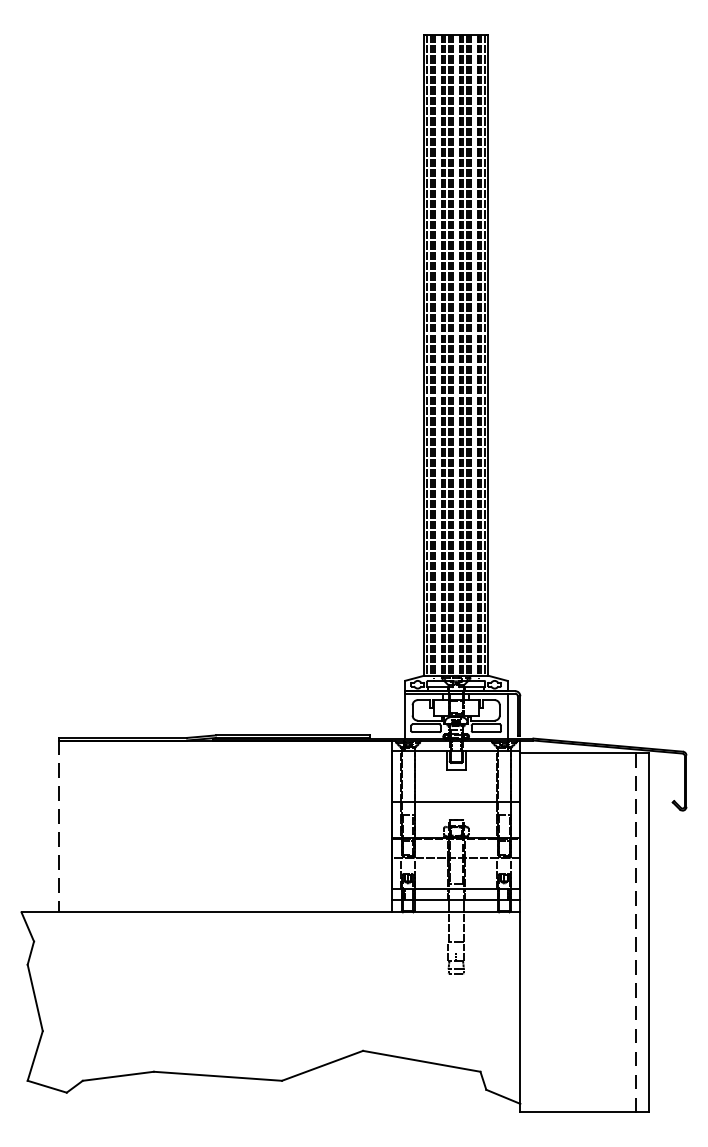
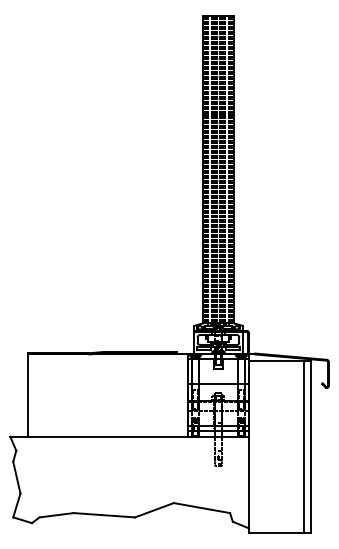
line: (59, 828) -> (28, 396), dashed -> solid
line: (635, 932) -> (304, 446), dashed -> solid

